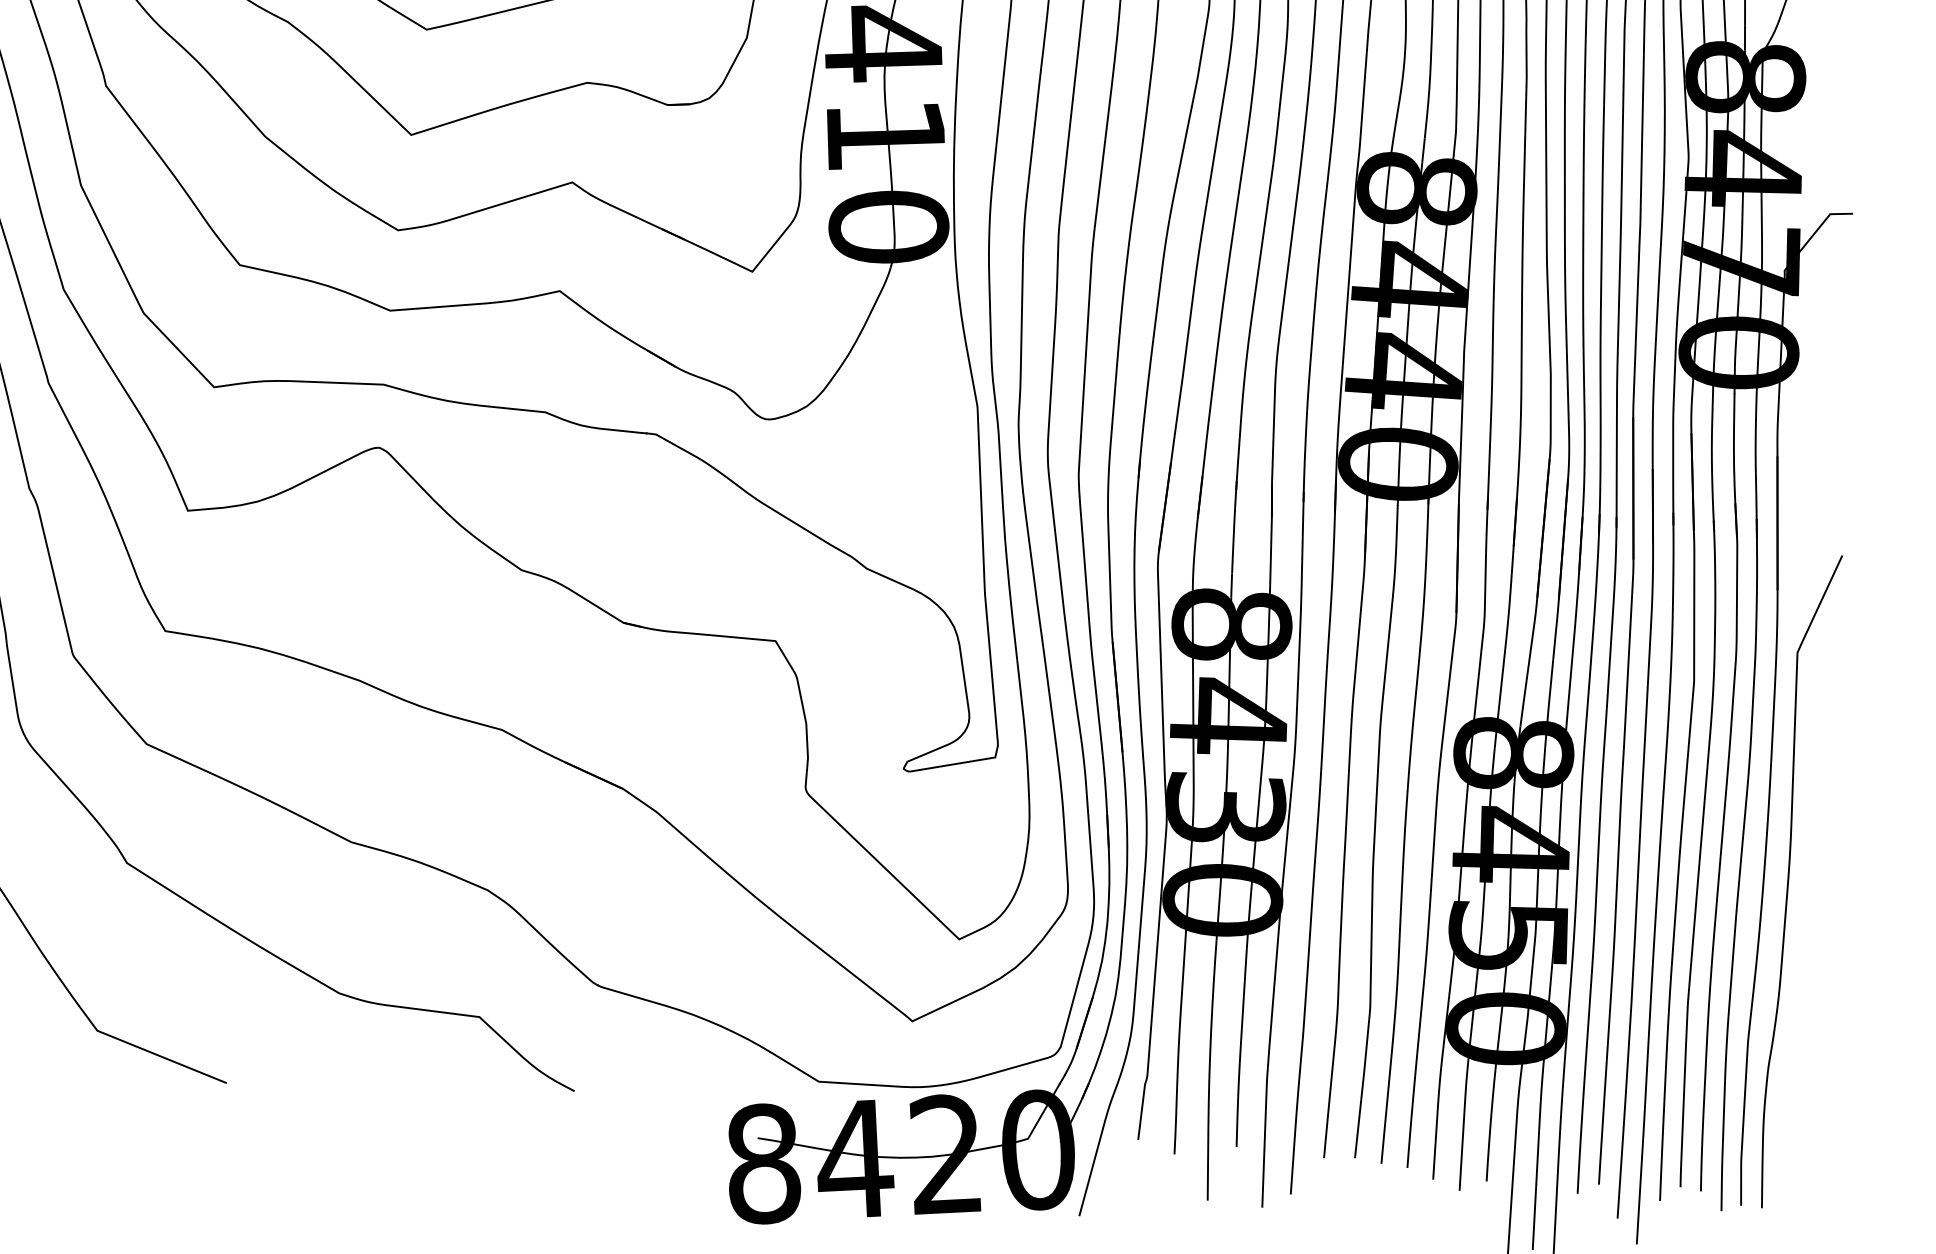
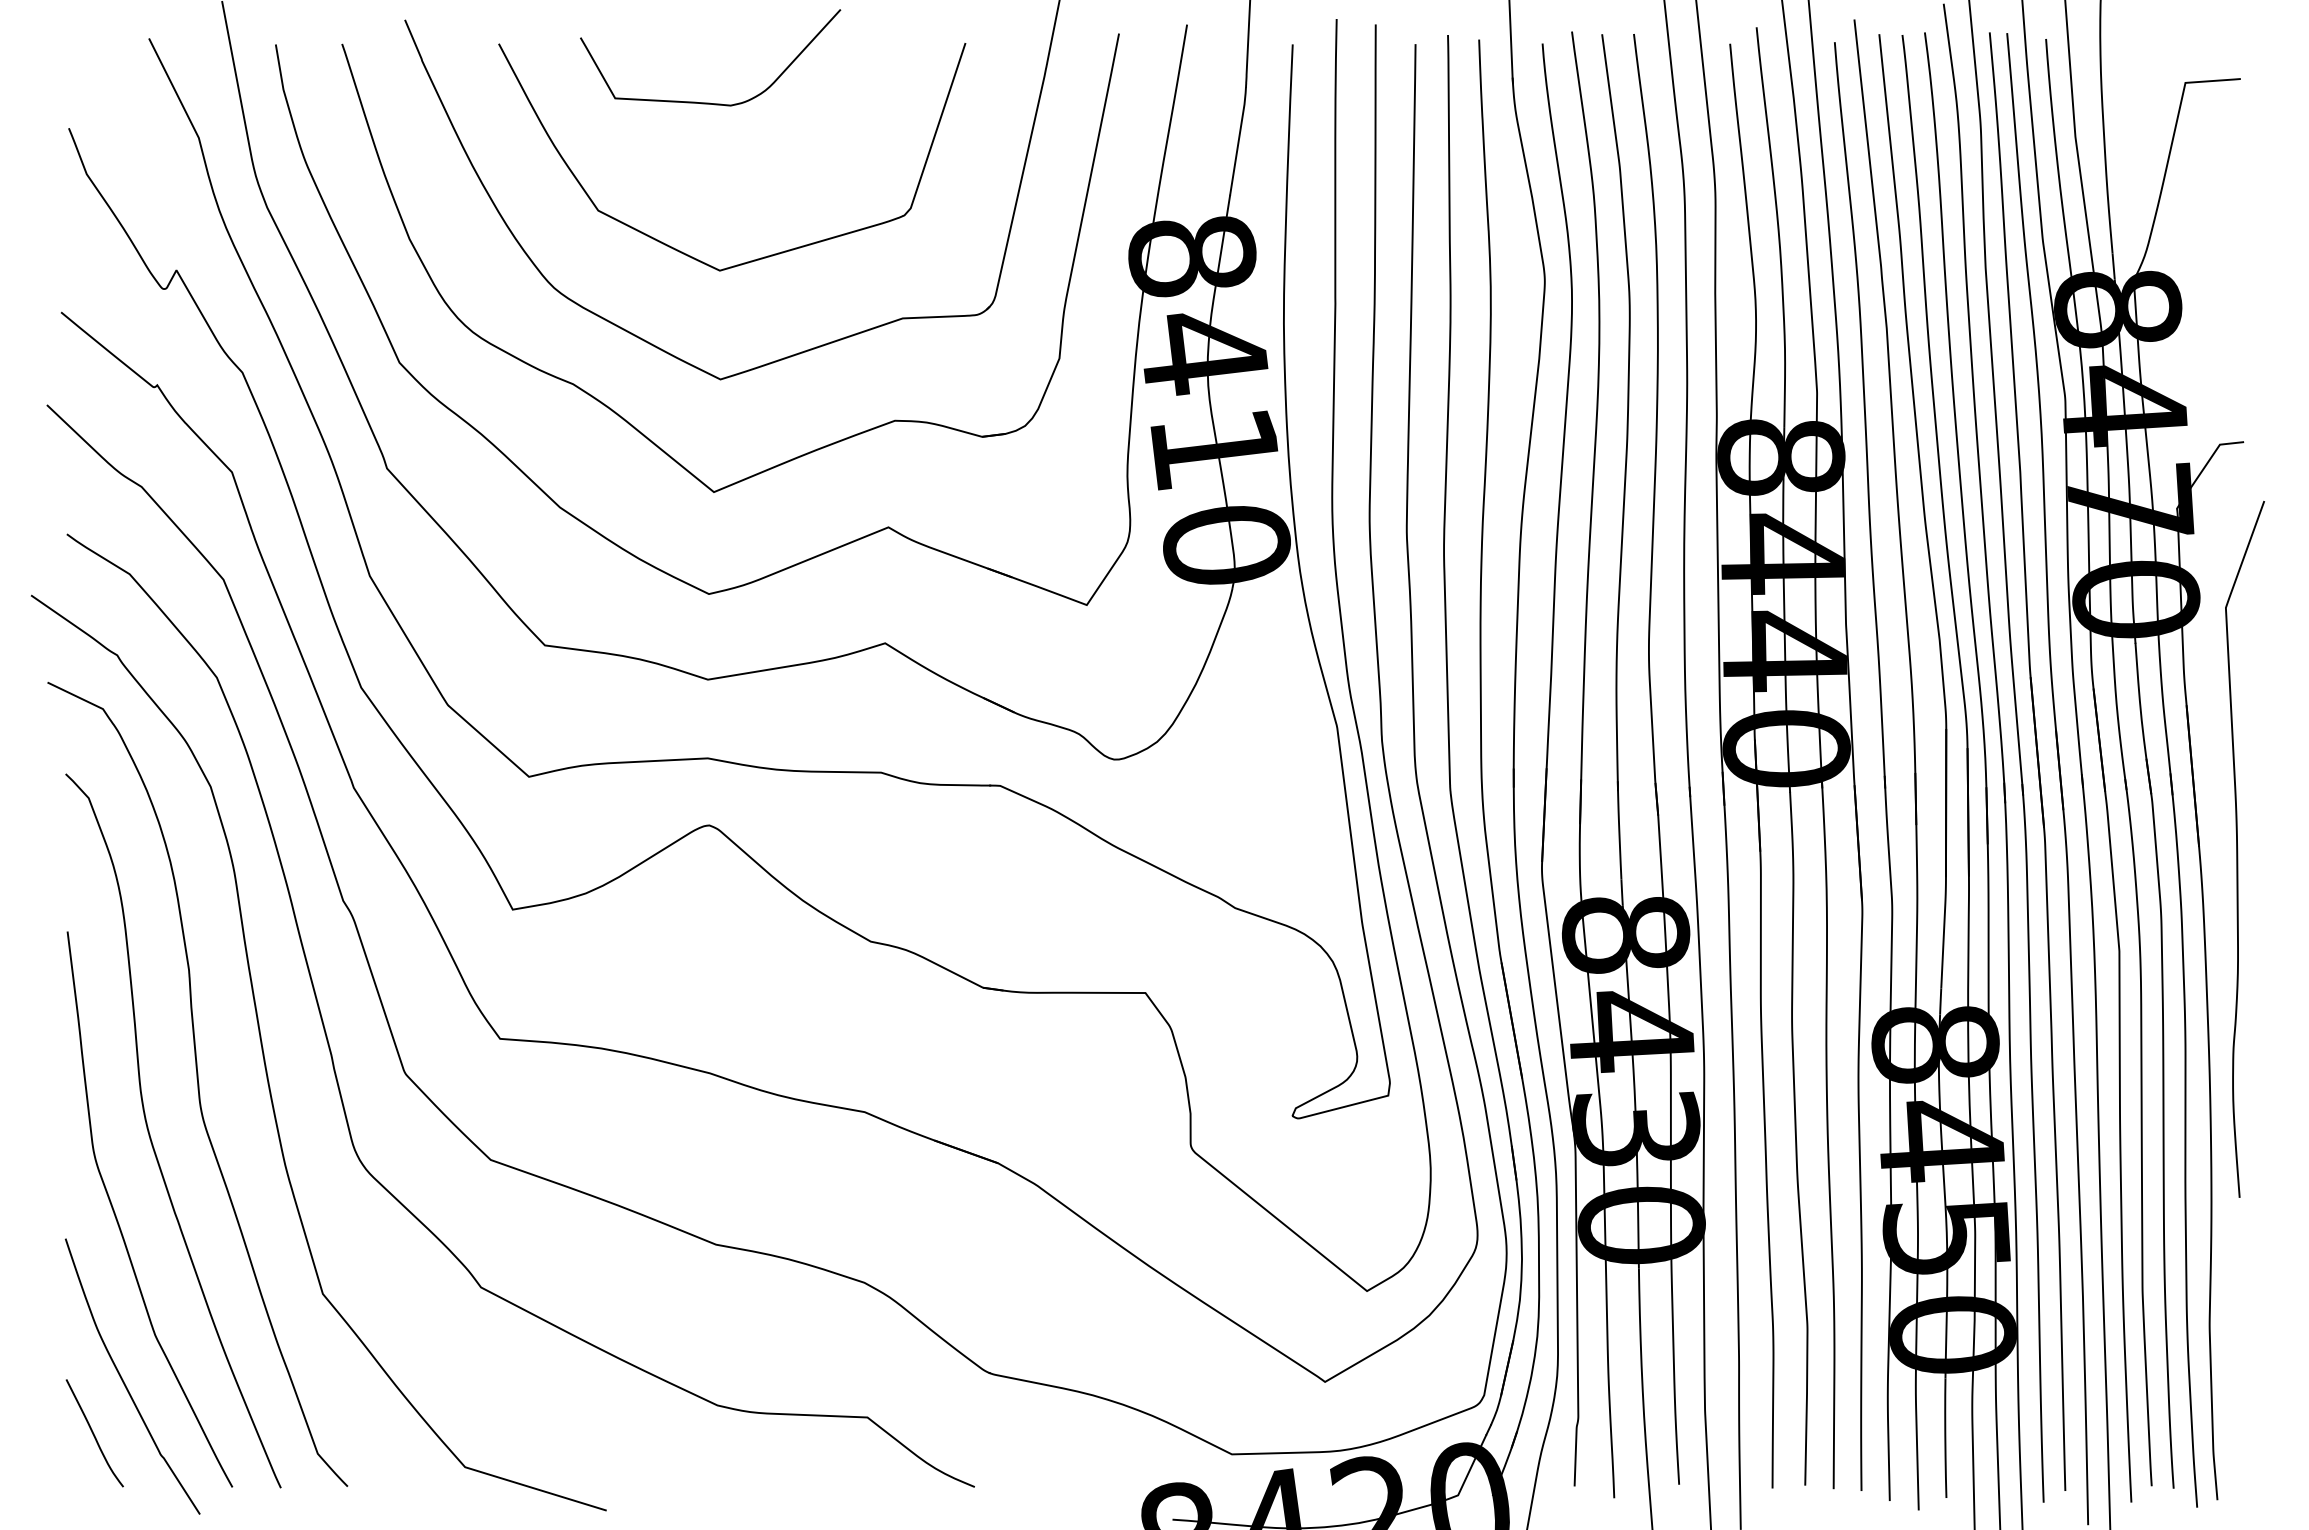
curve: (1789, 880) -> (2238, 849), moved

